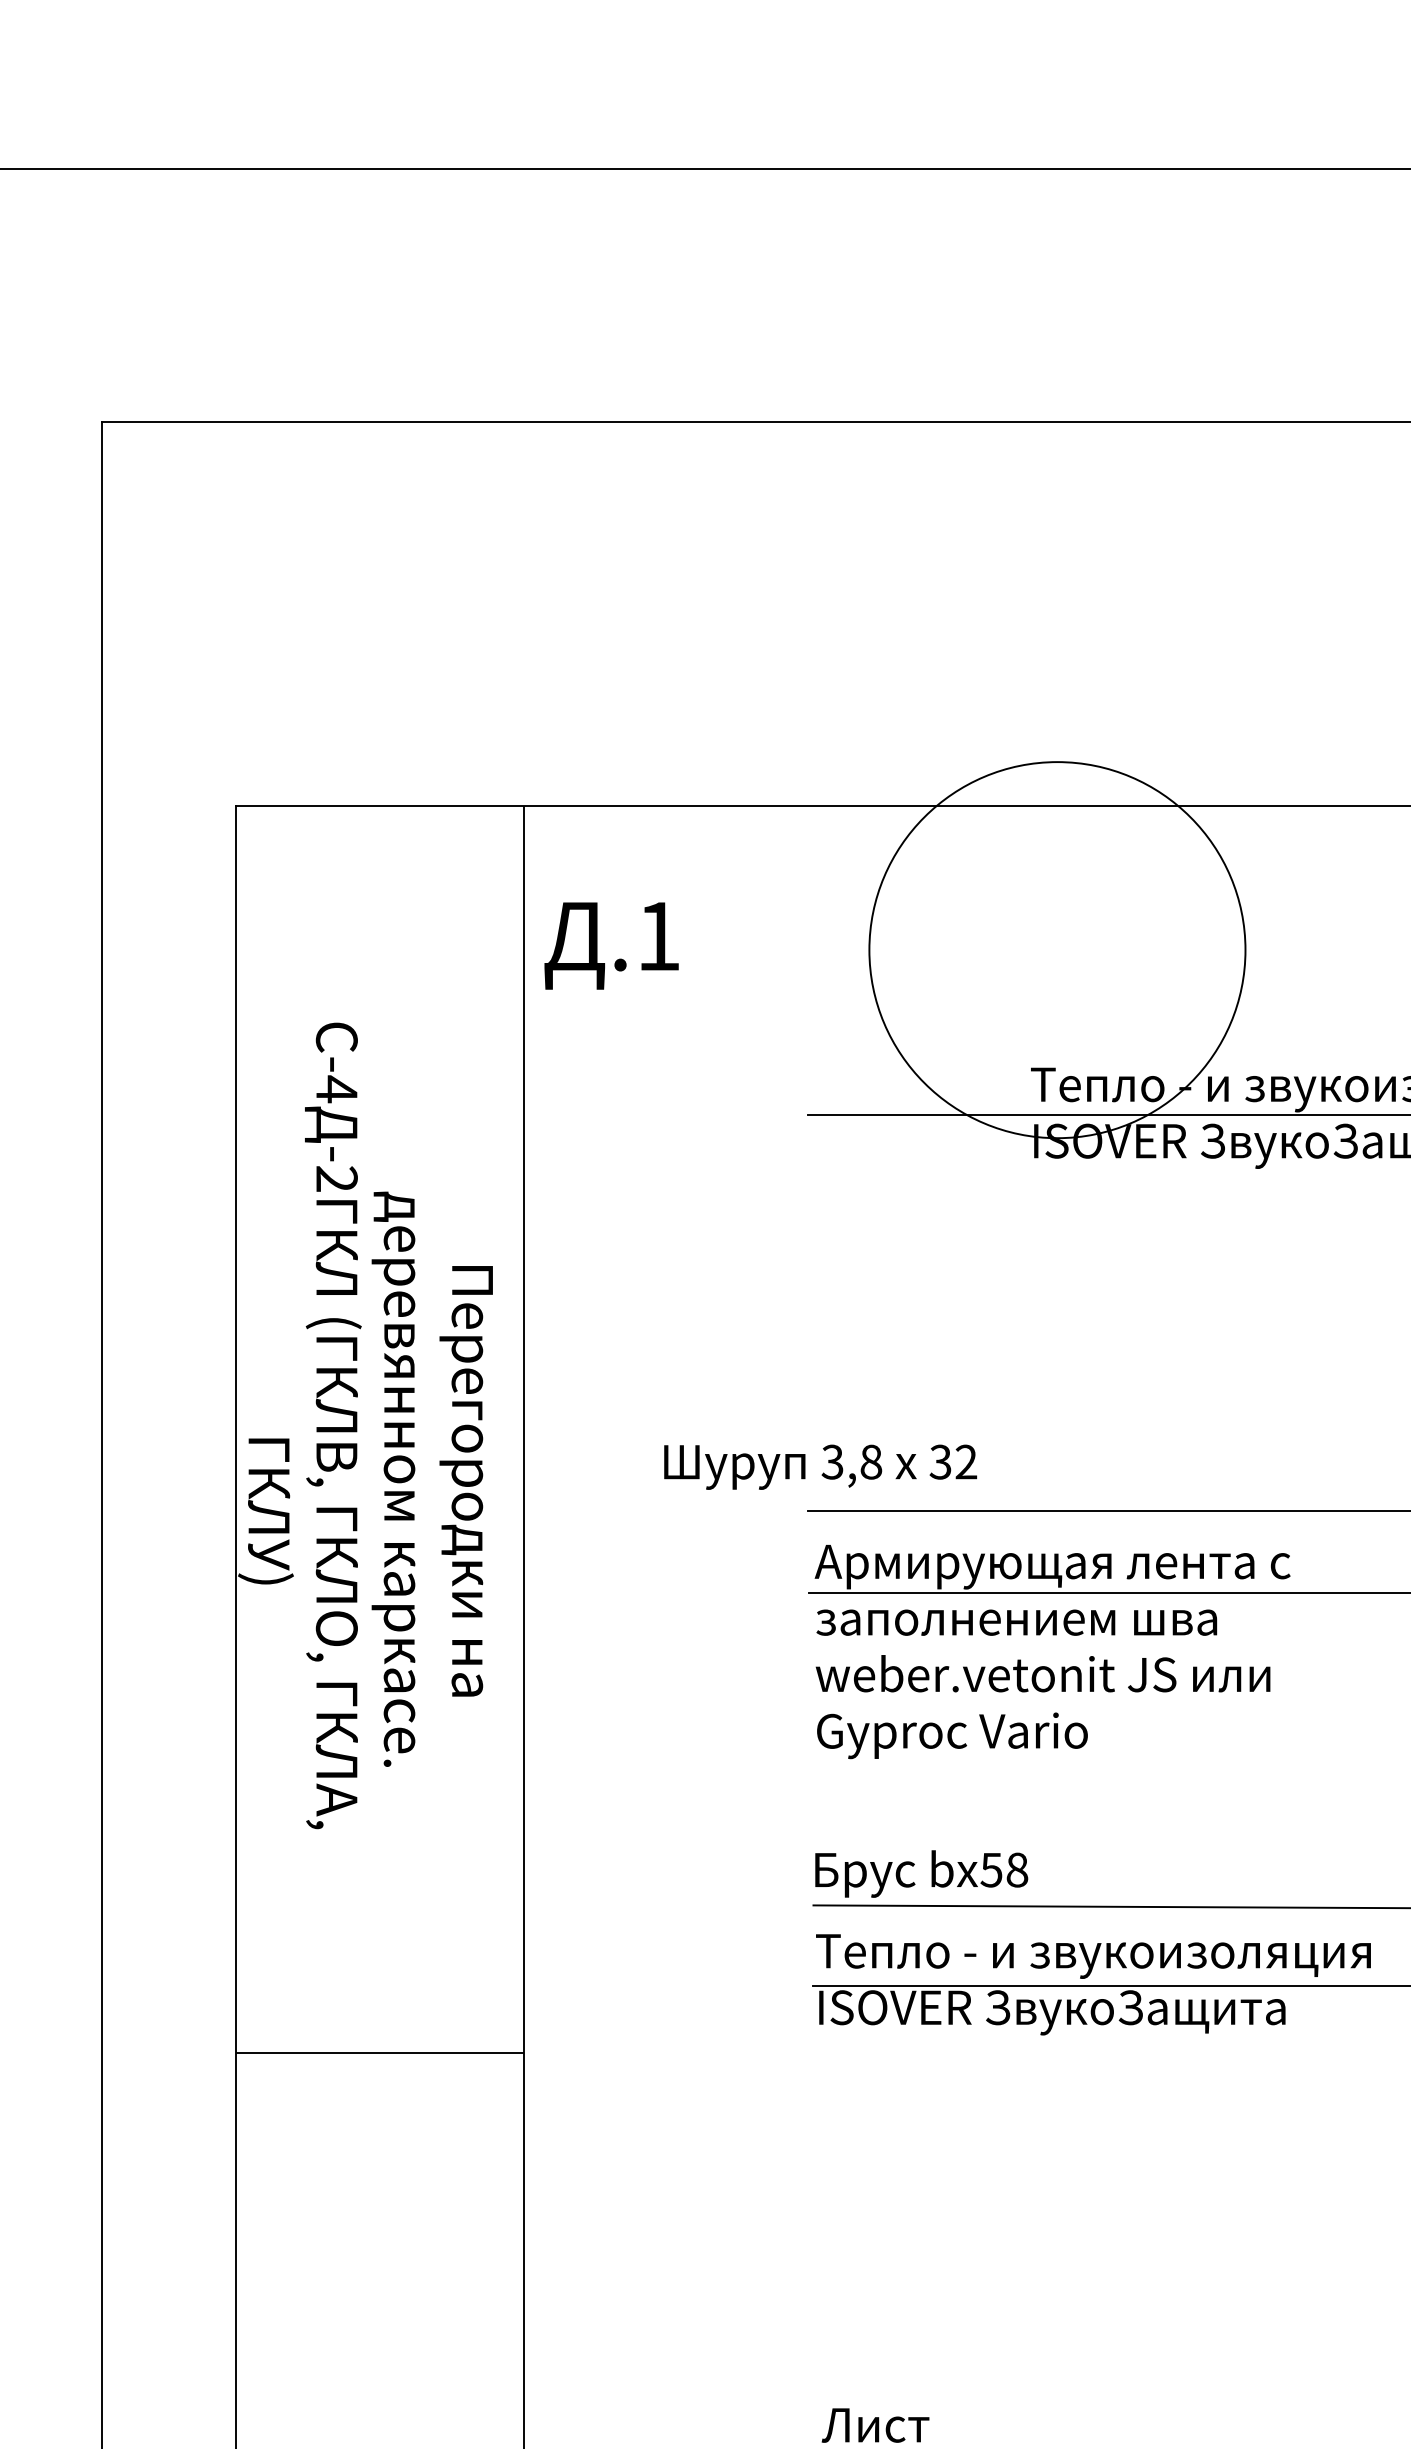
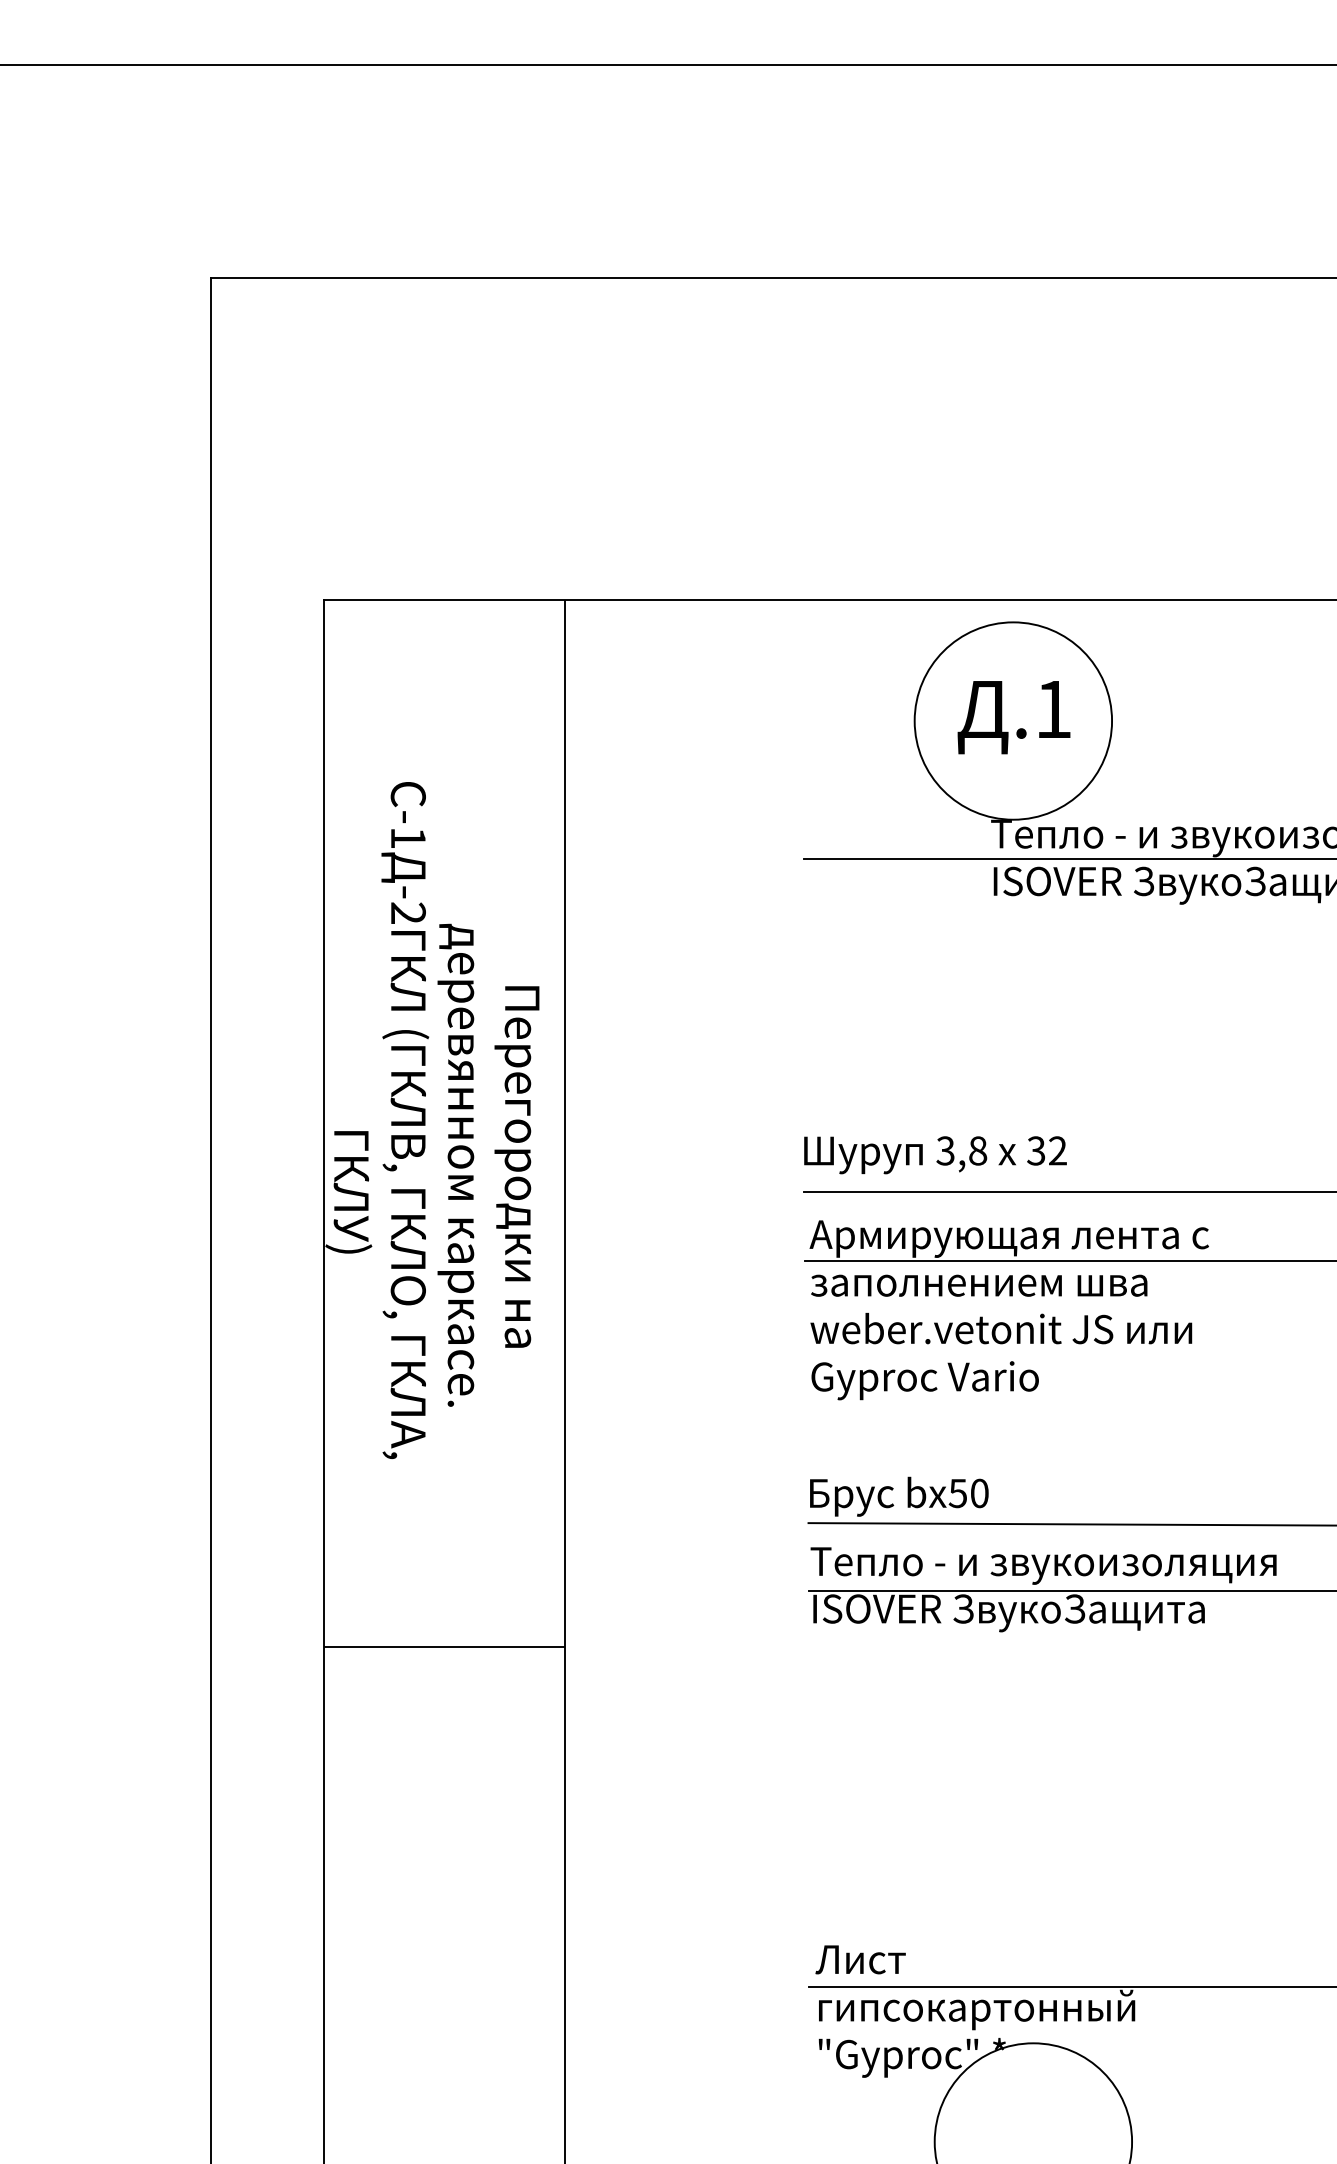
text: (610, 945) -> (1013, 717), moved
circle: (1057, 949) -> (1013, 720), size x0.62
text: (337, 1088) -> (408, 837), -4 -> -1
text: (820, 1467) -> (935, 1155), moved
text: (1017, 1870) -> (979, 1493), 58 -> 50

